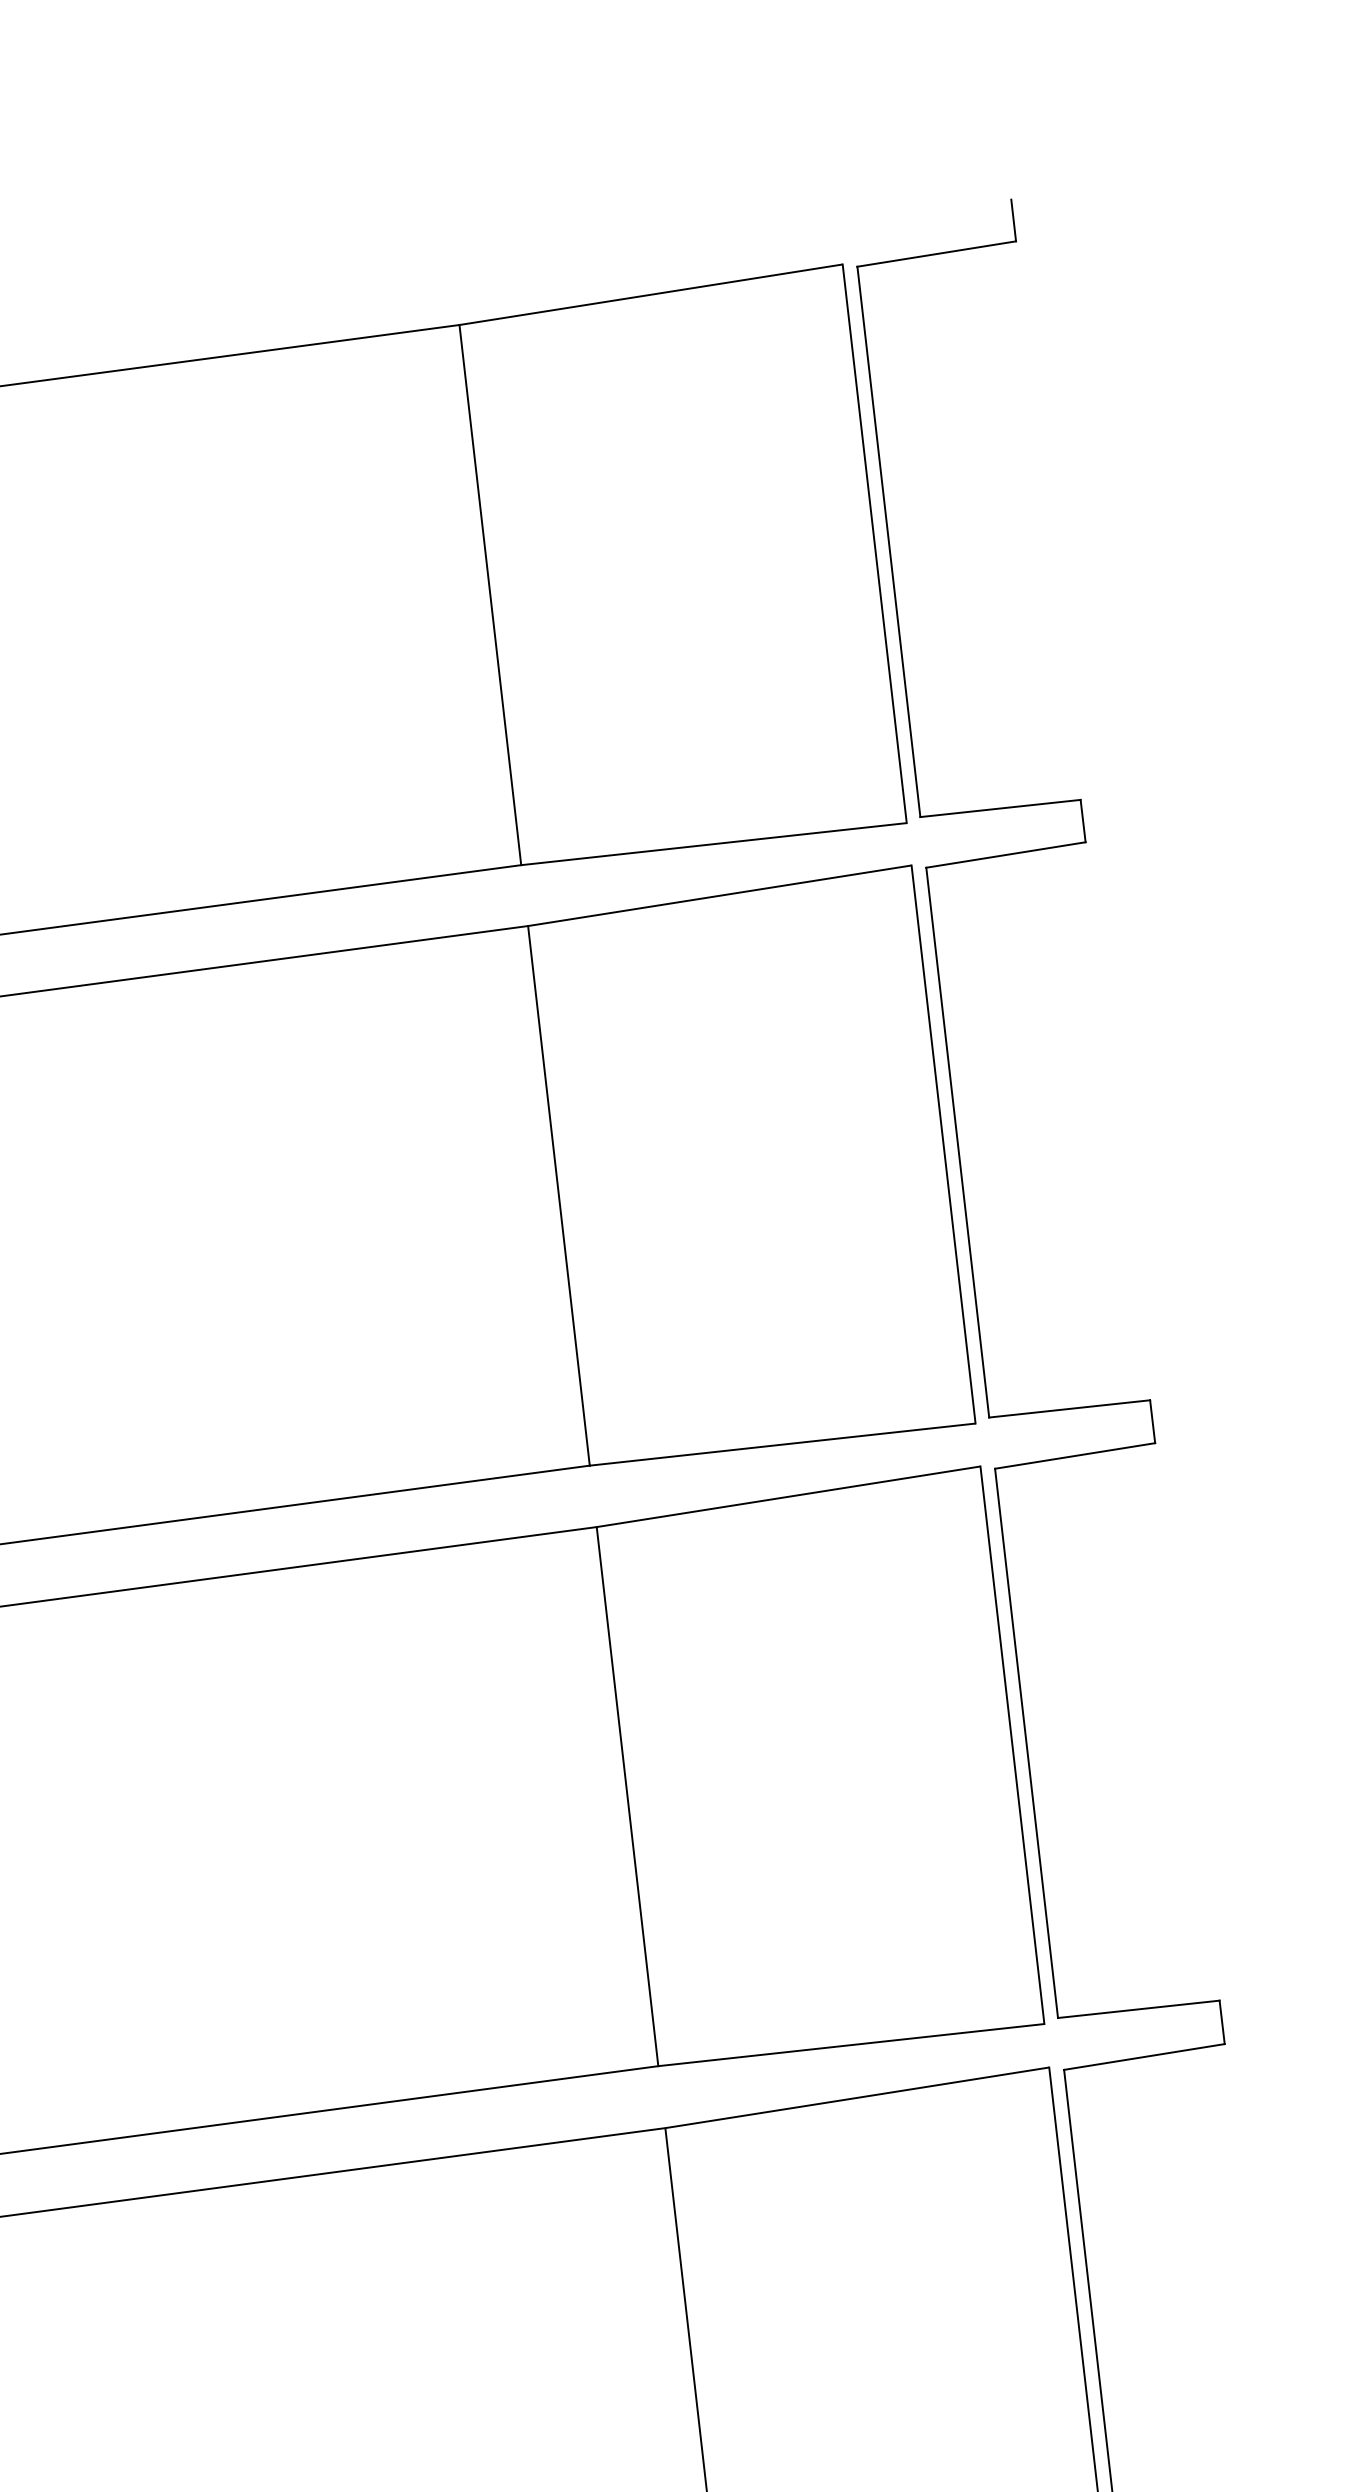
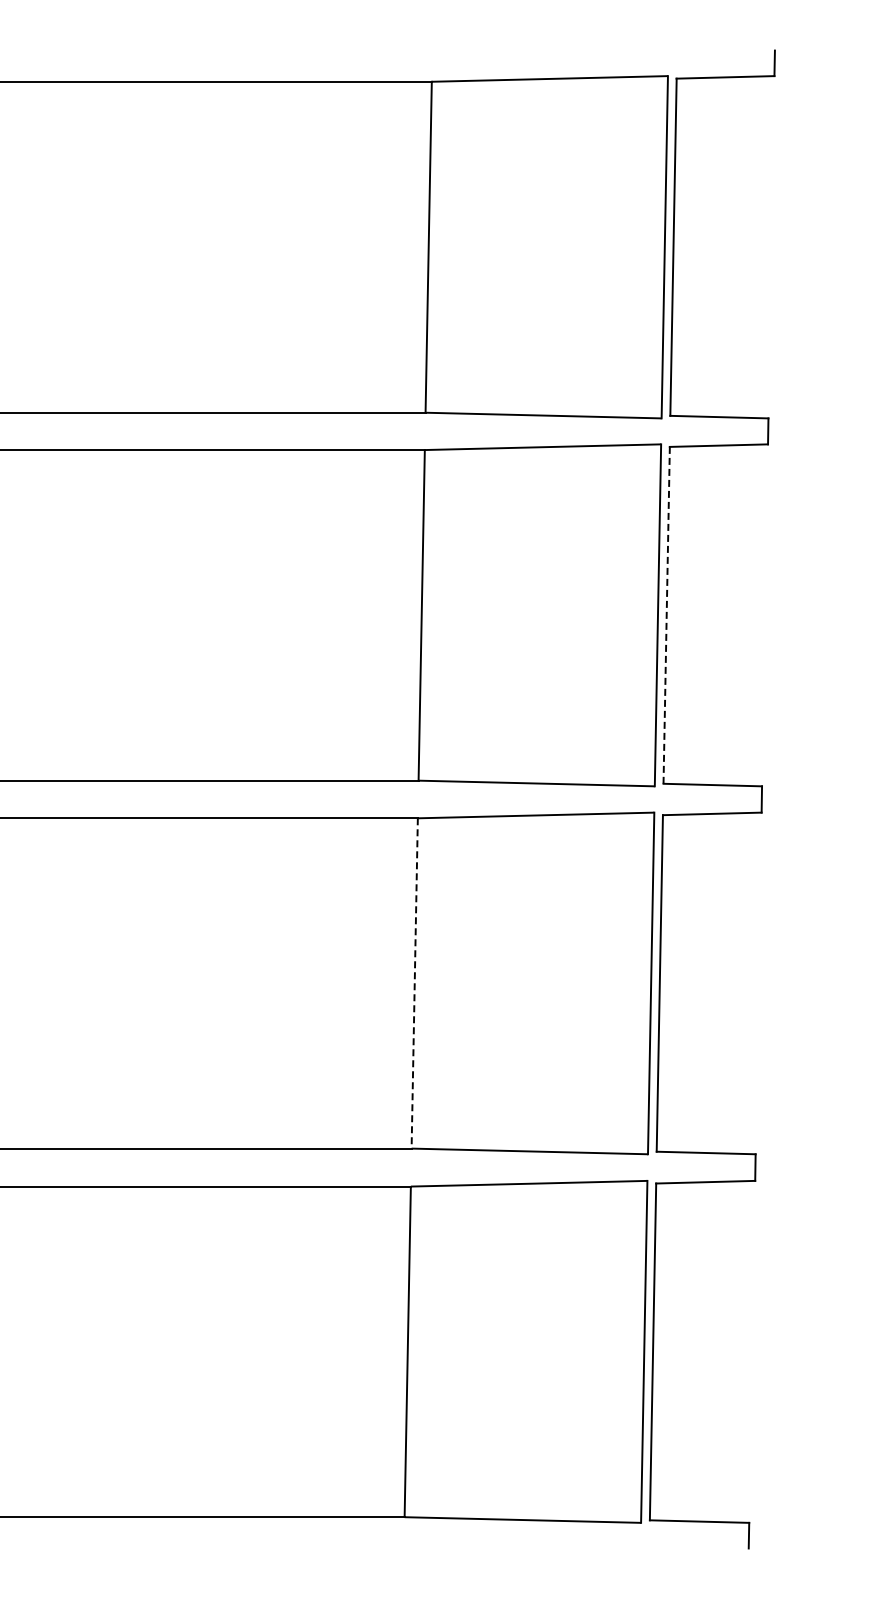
line: (957, 1142) -> (666, 615), solid -> dashed
line: (627, 1796) -> (414, 983), solid -> dashed

